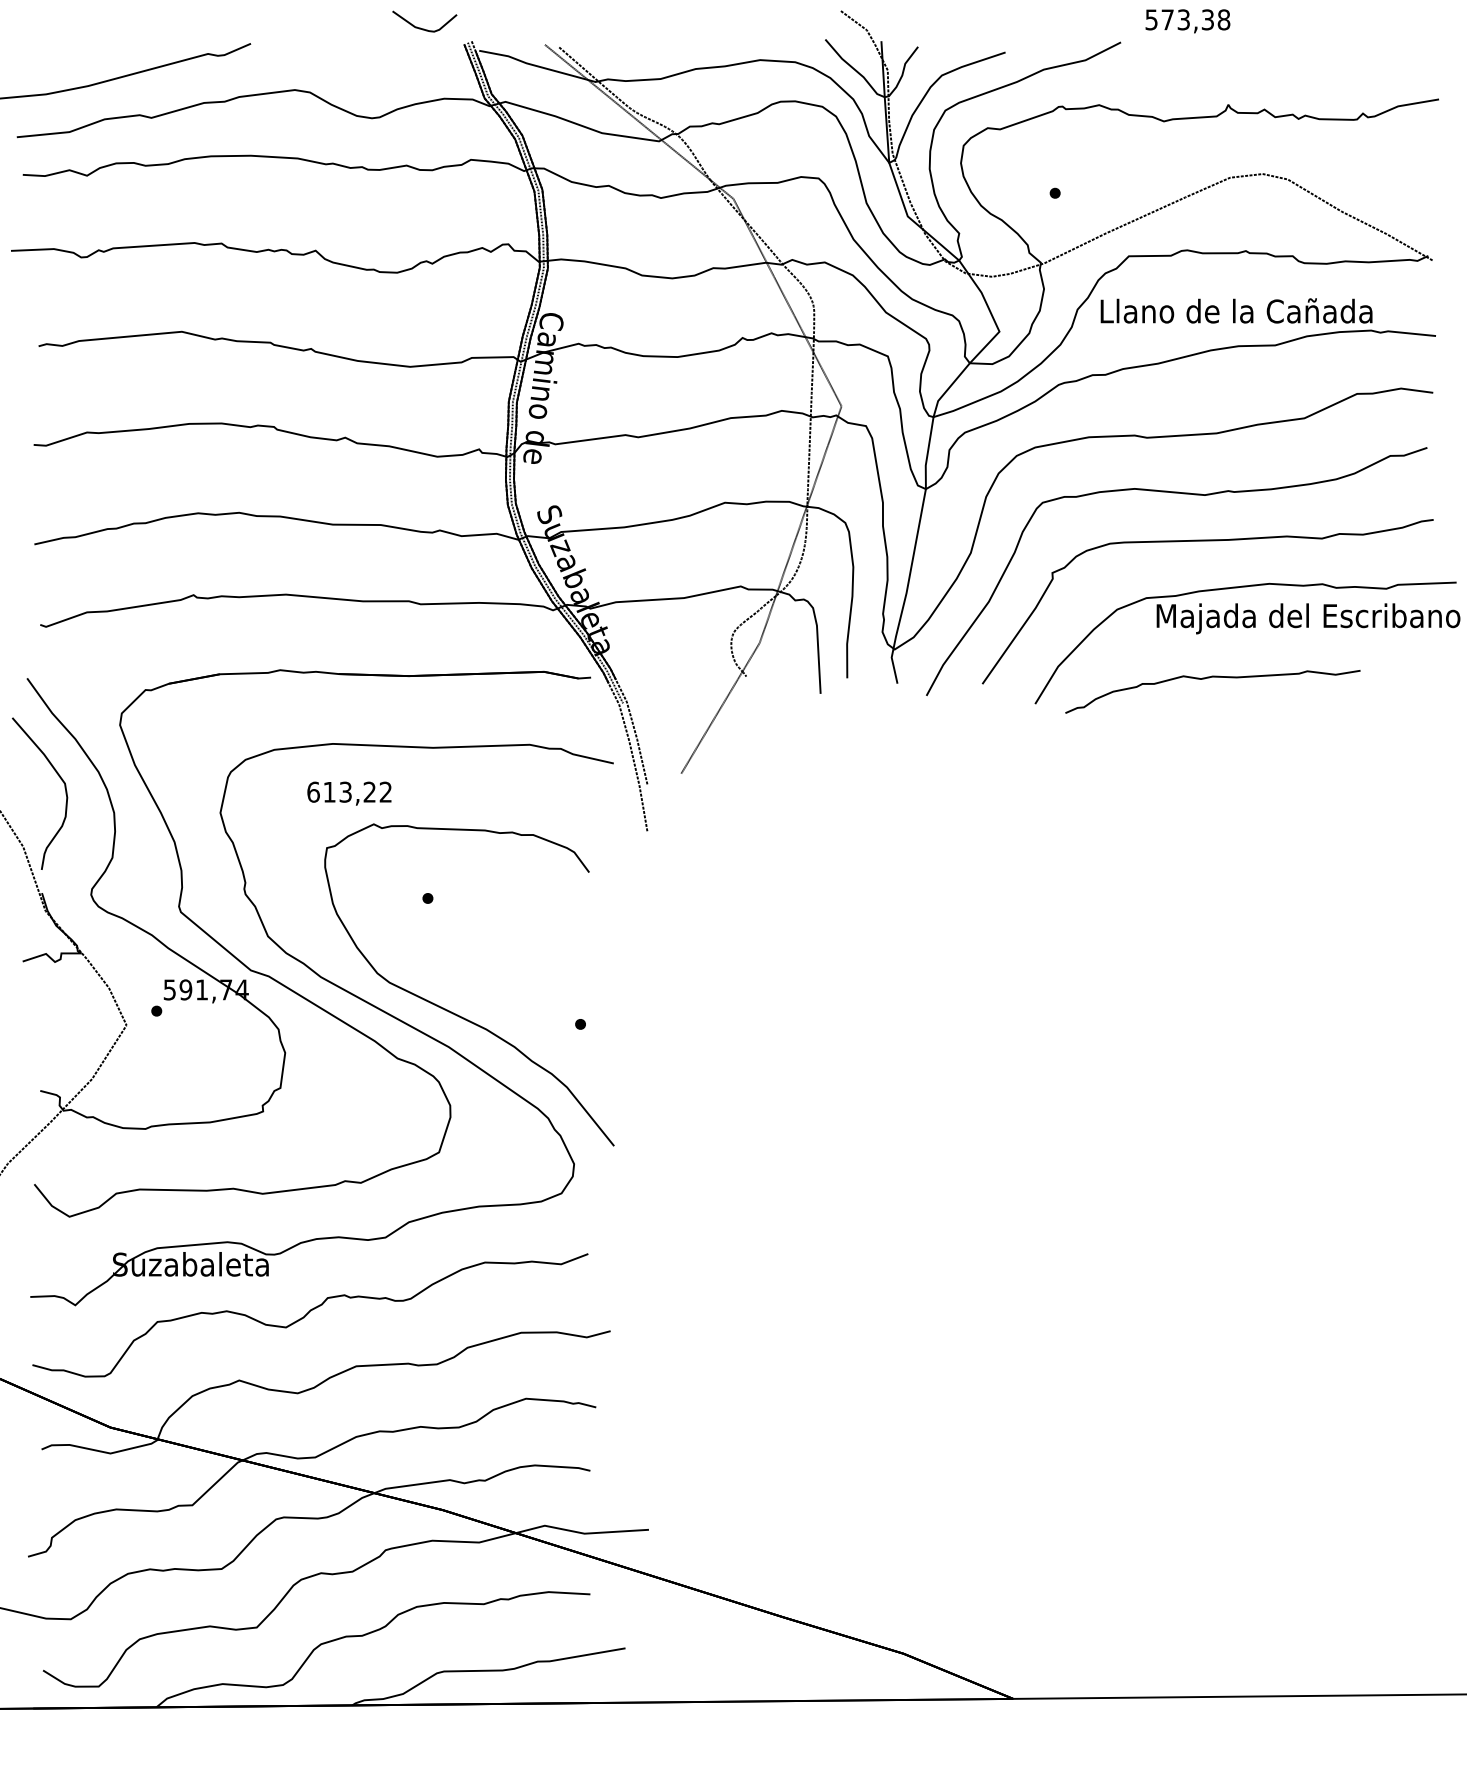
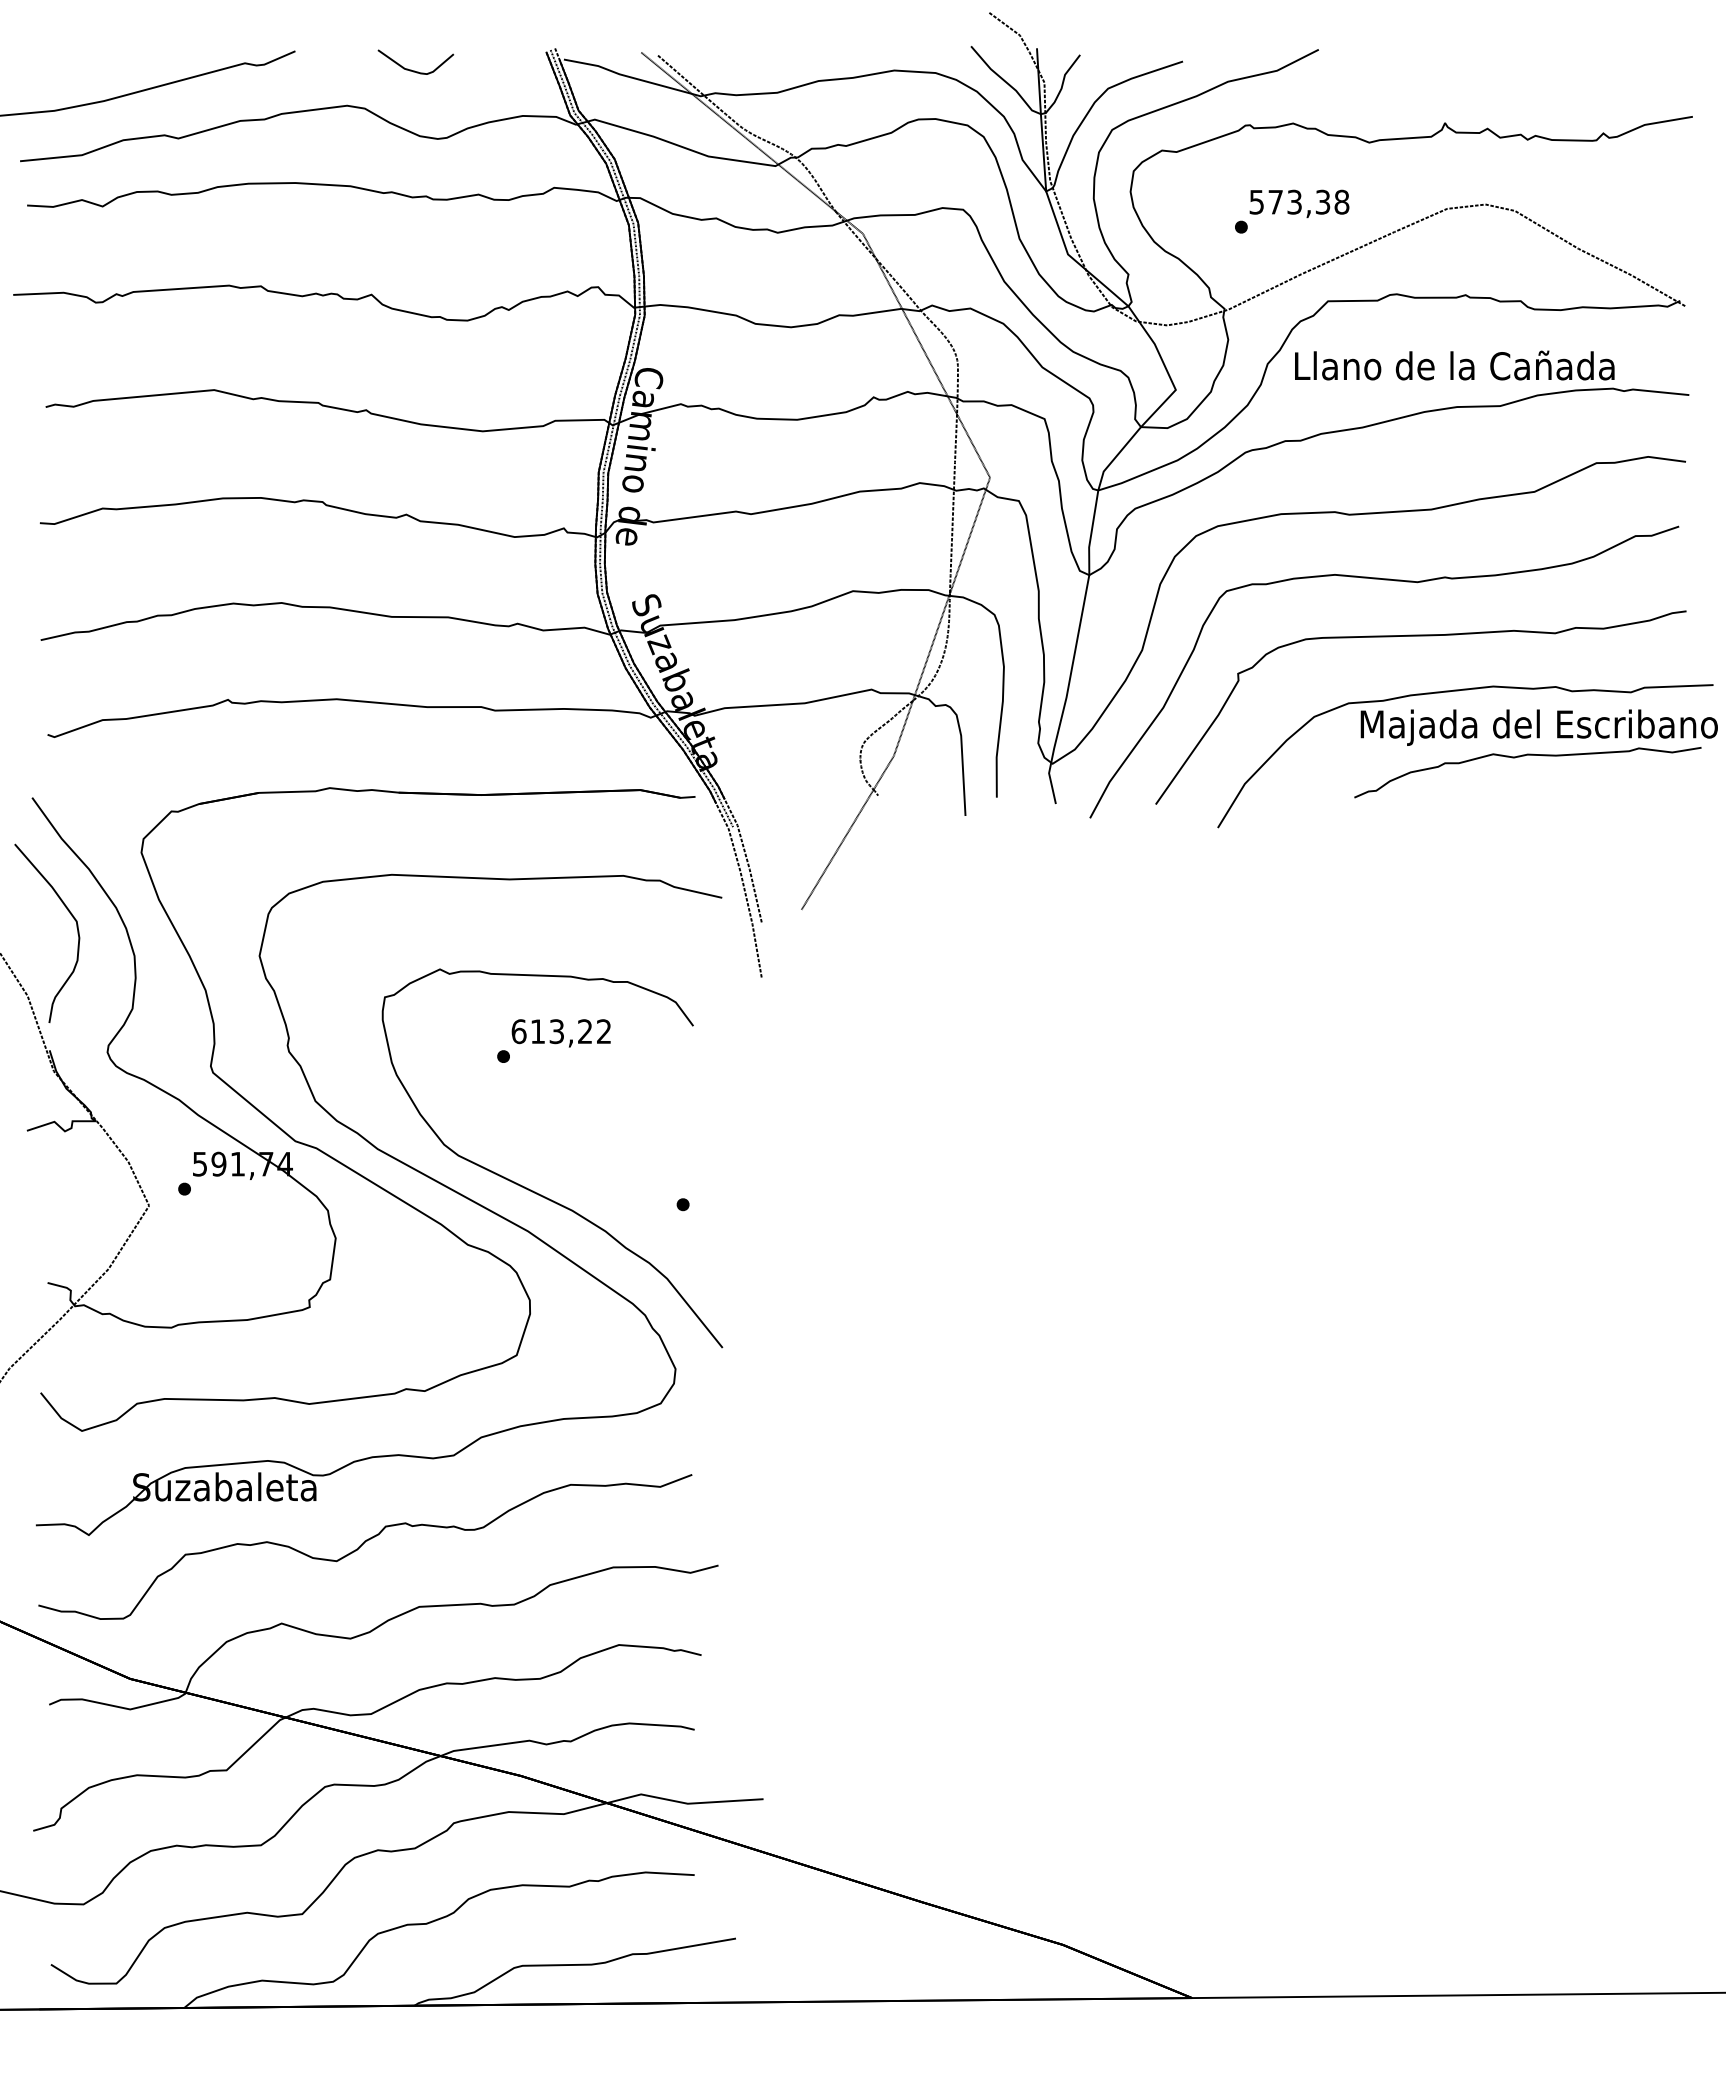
text: (1187, 20) -> (1299, 203), moved
curve: (421, 27) -> (411, 69), moved
part: (1210, 678) -> (1524, 756), moved
text: (348, 793) -> (560, 1033), moved

